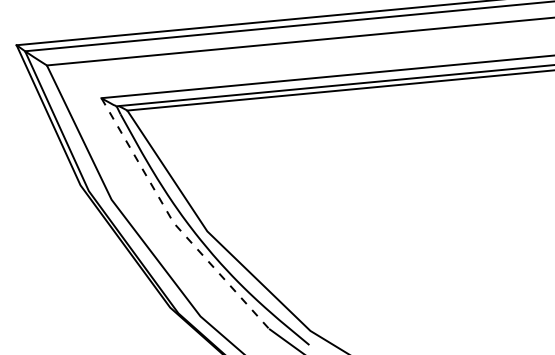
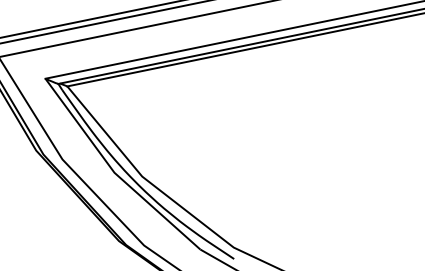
line: (173, 223) -> (114, 173), dashed -> solid

